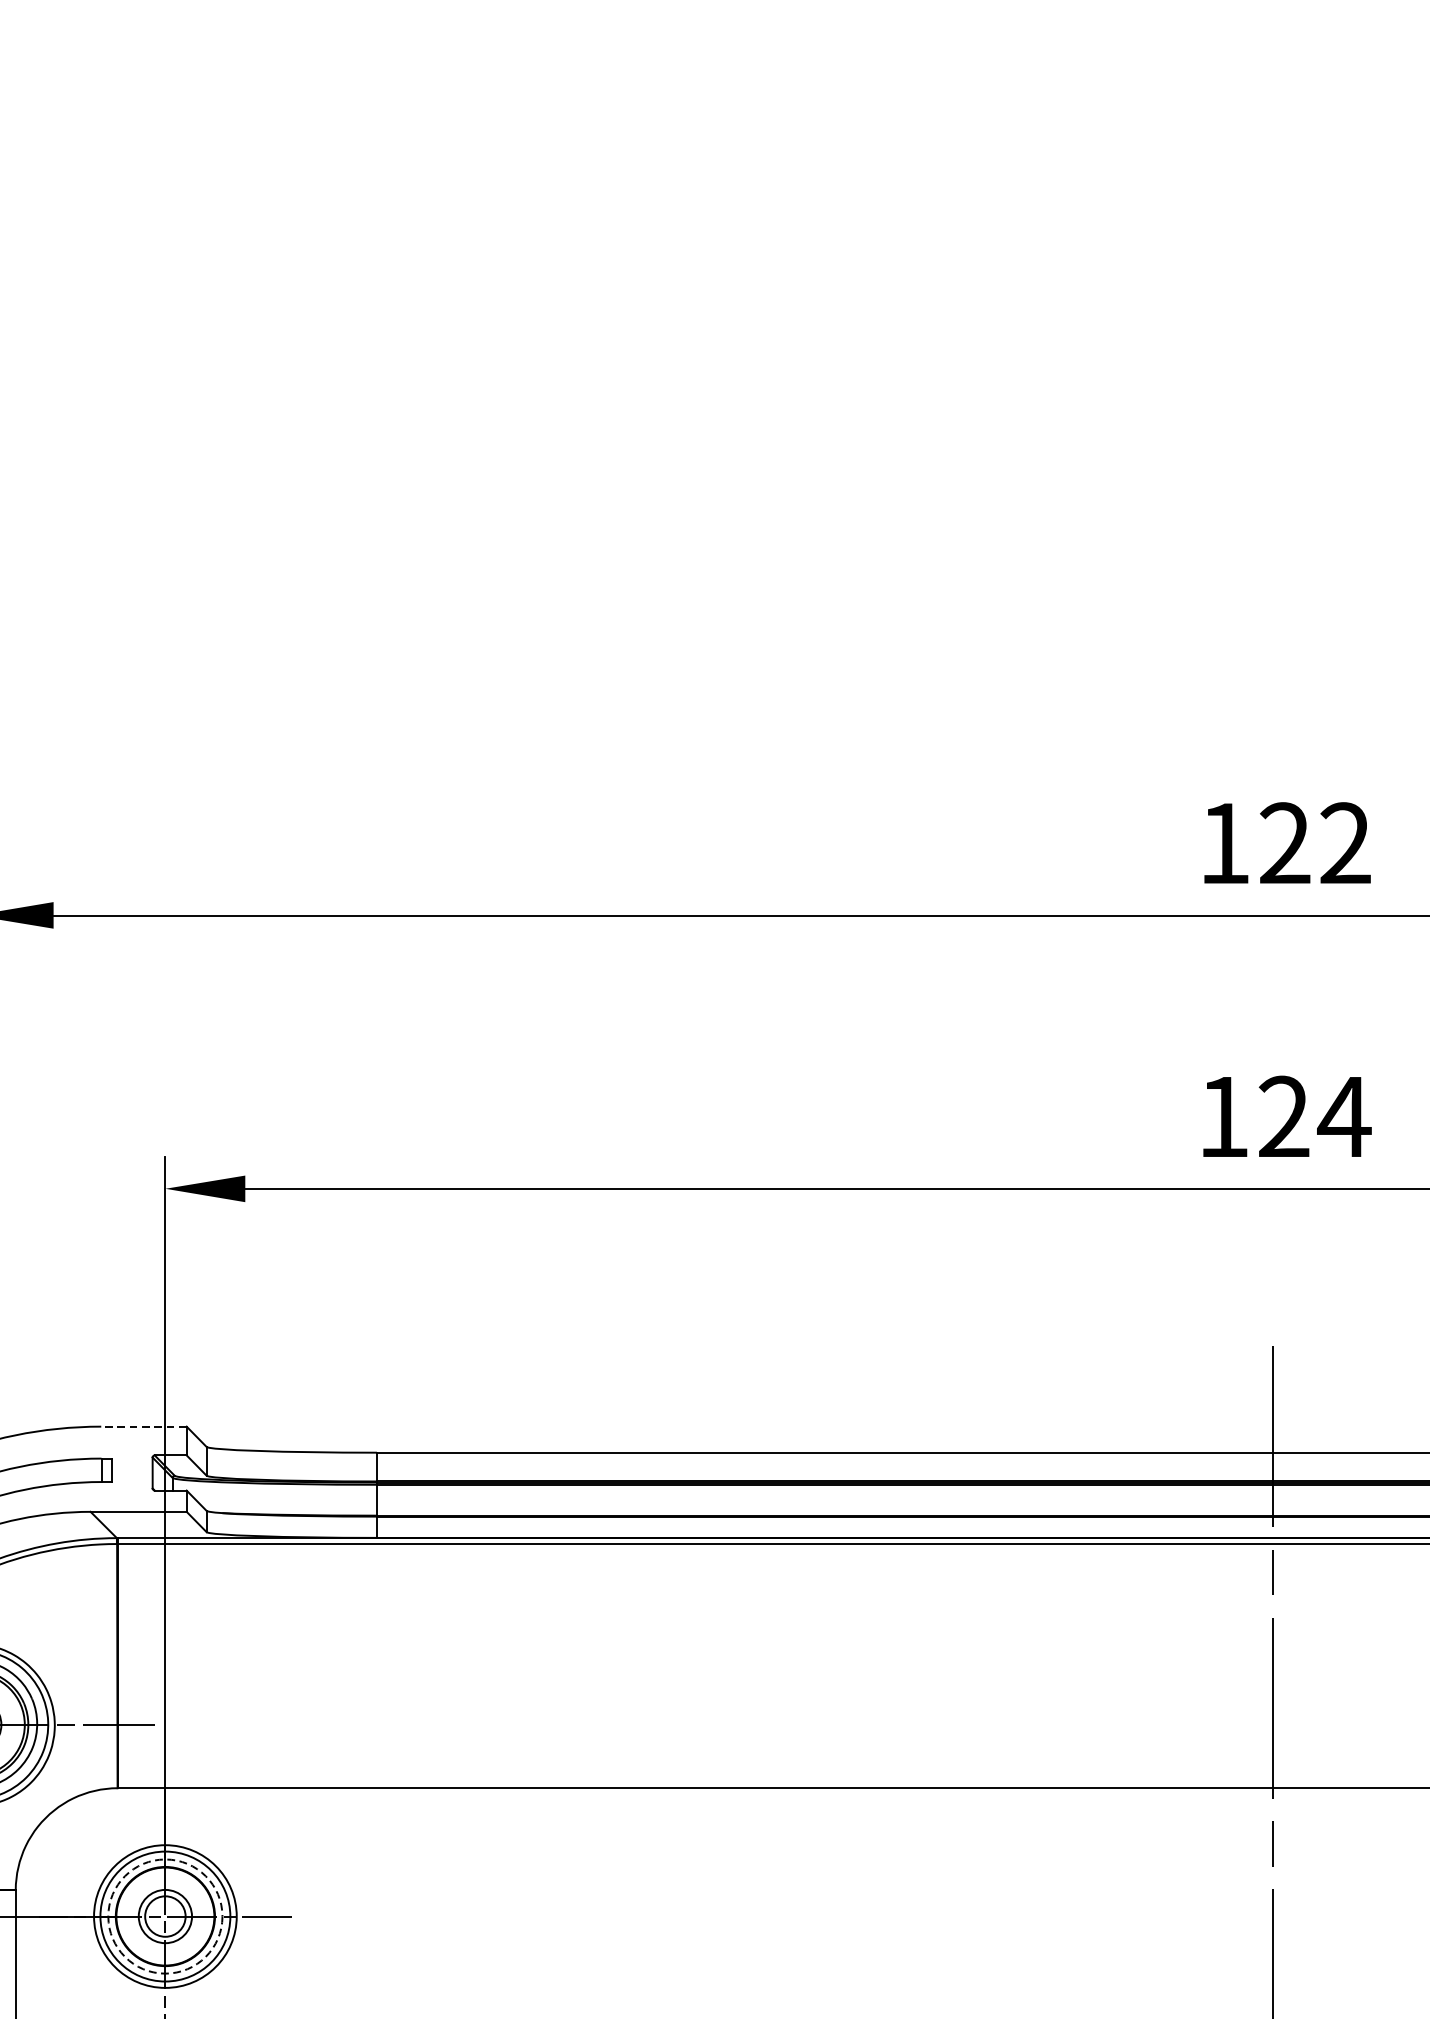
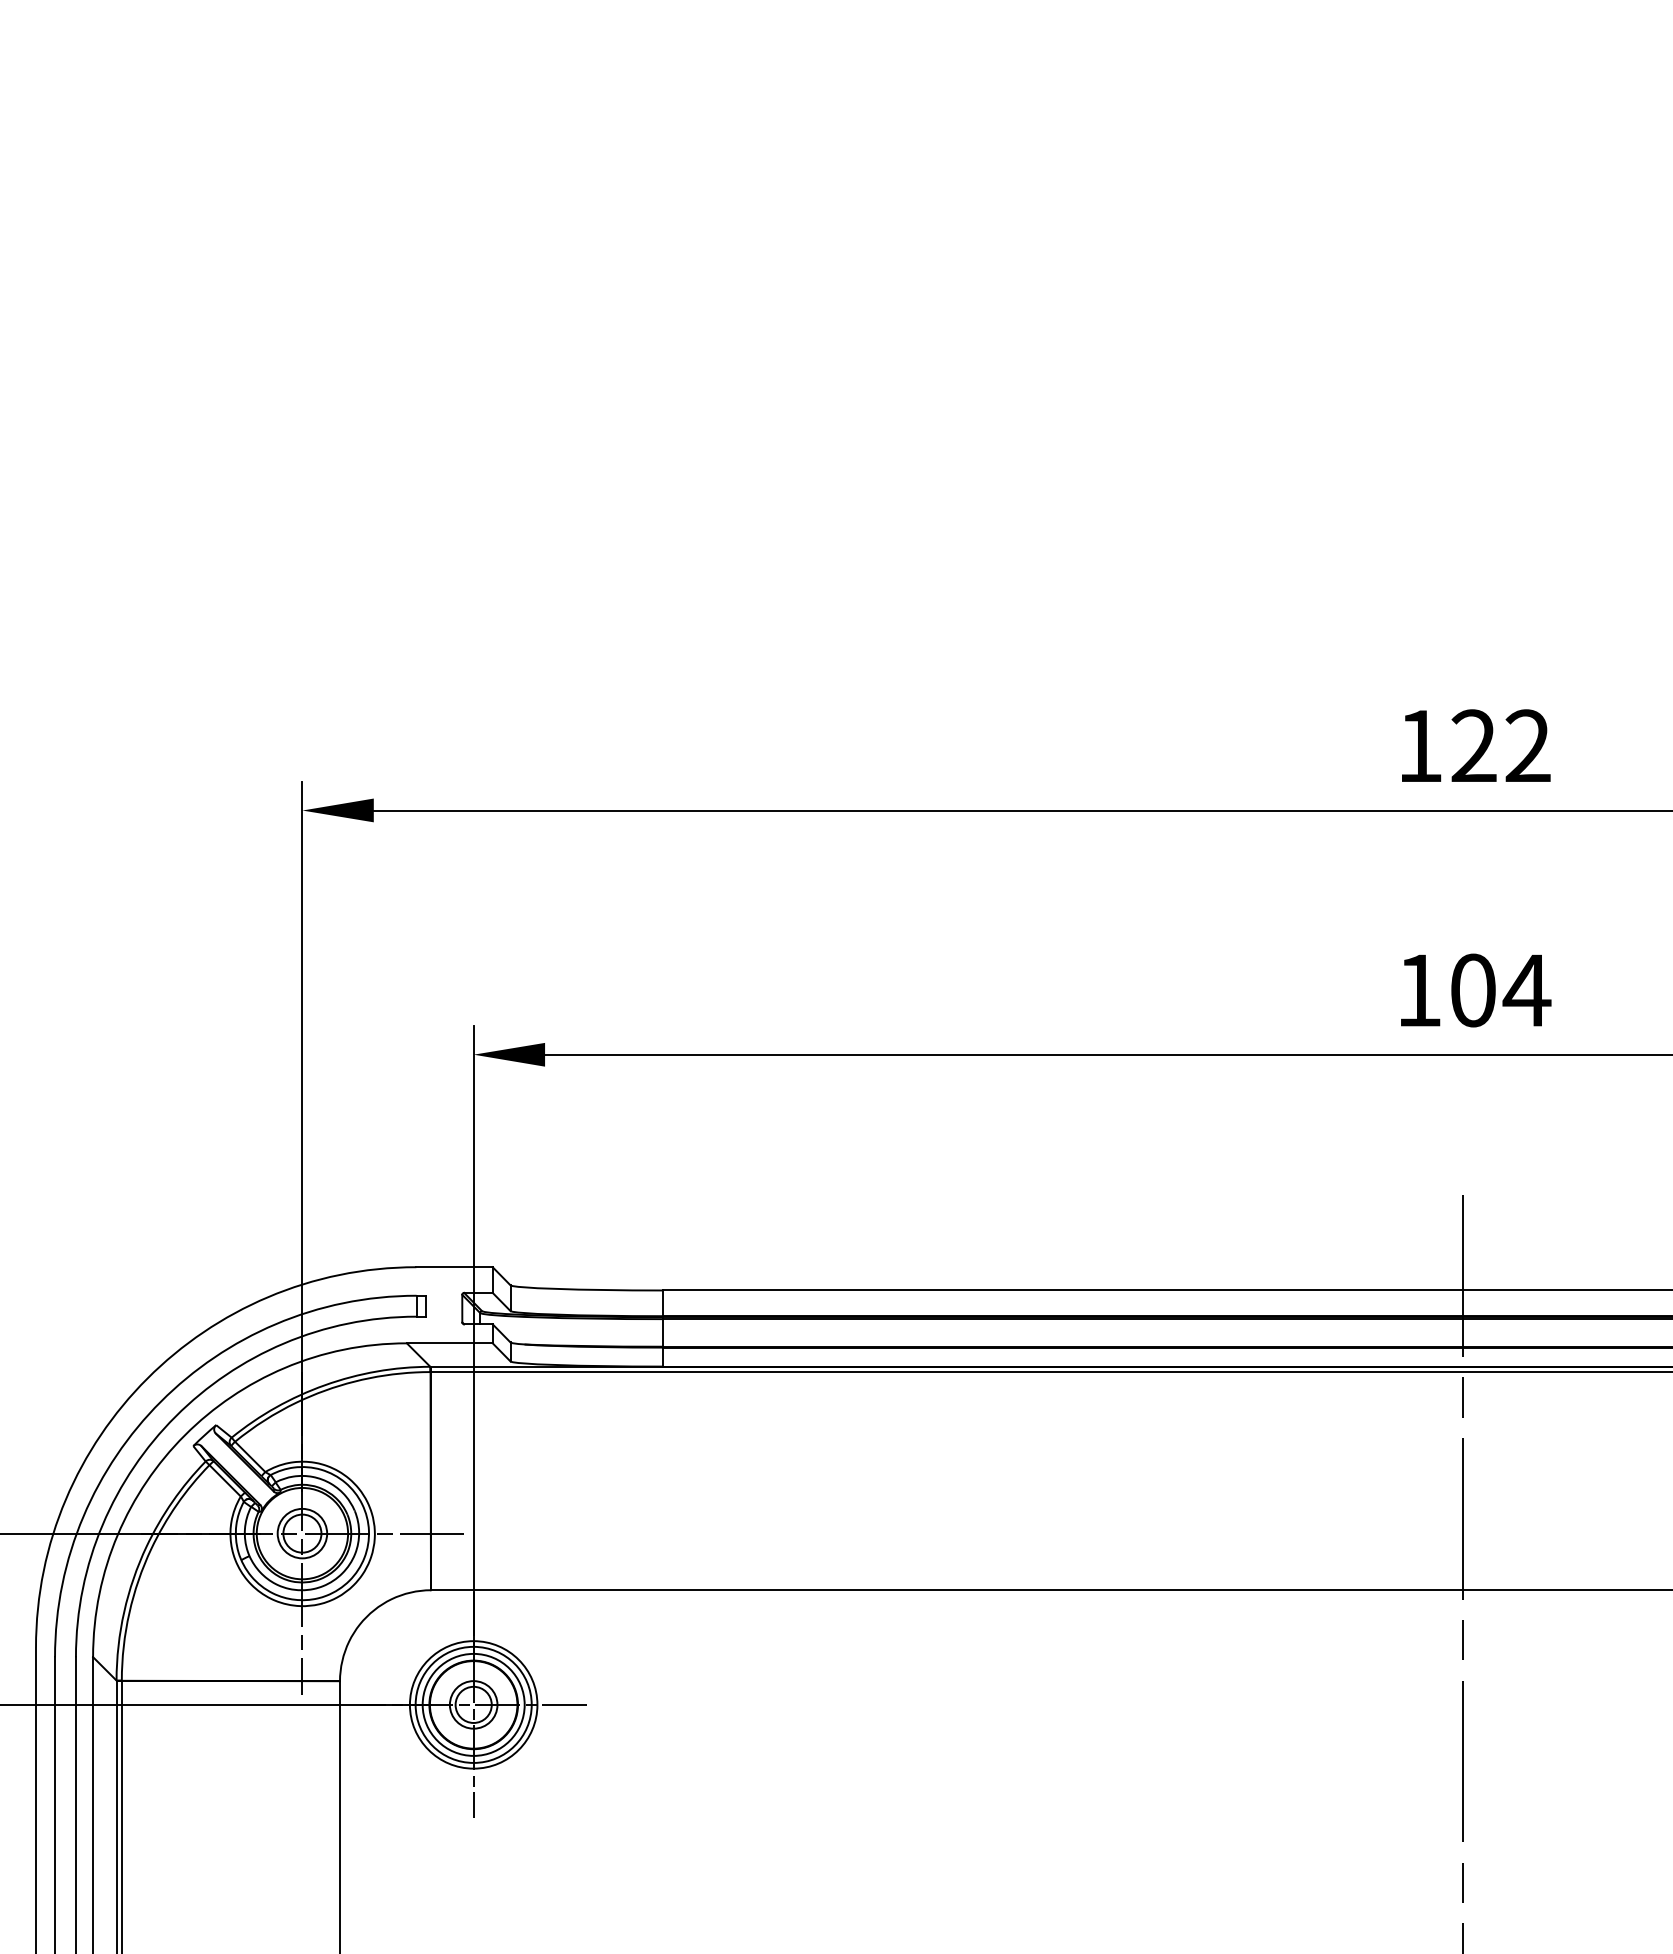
text: (1283, 1116) -> (1472, 990), 124 -> 104
line: (143, 1426) -> (454, 1267), dashed -> solid
circle: (165, 1916) -> (473, 1704), dashed -> solid

